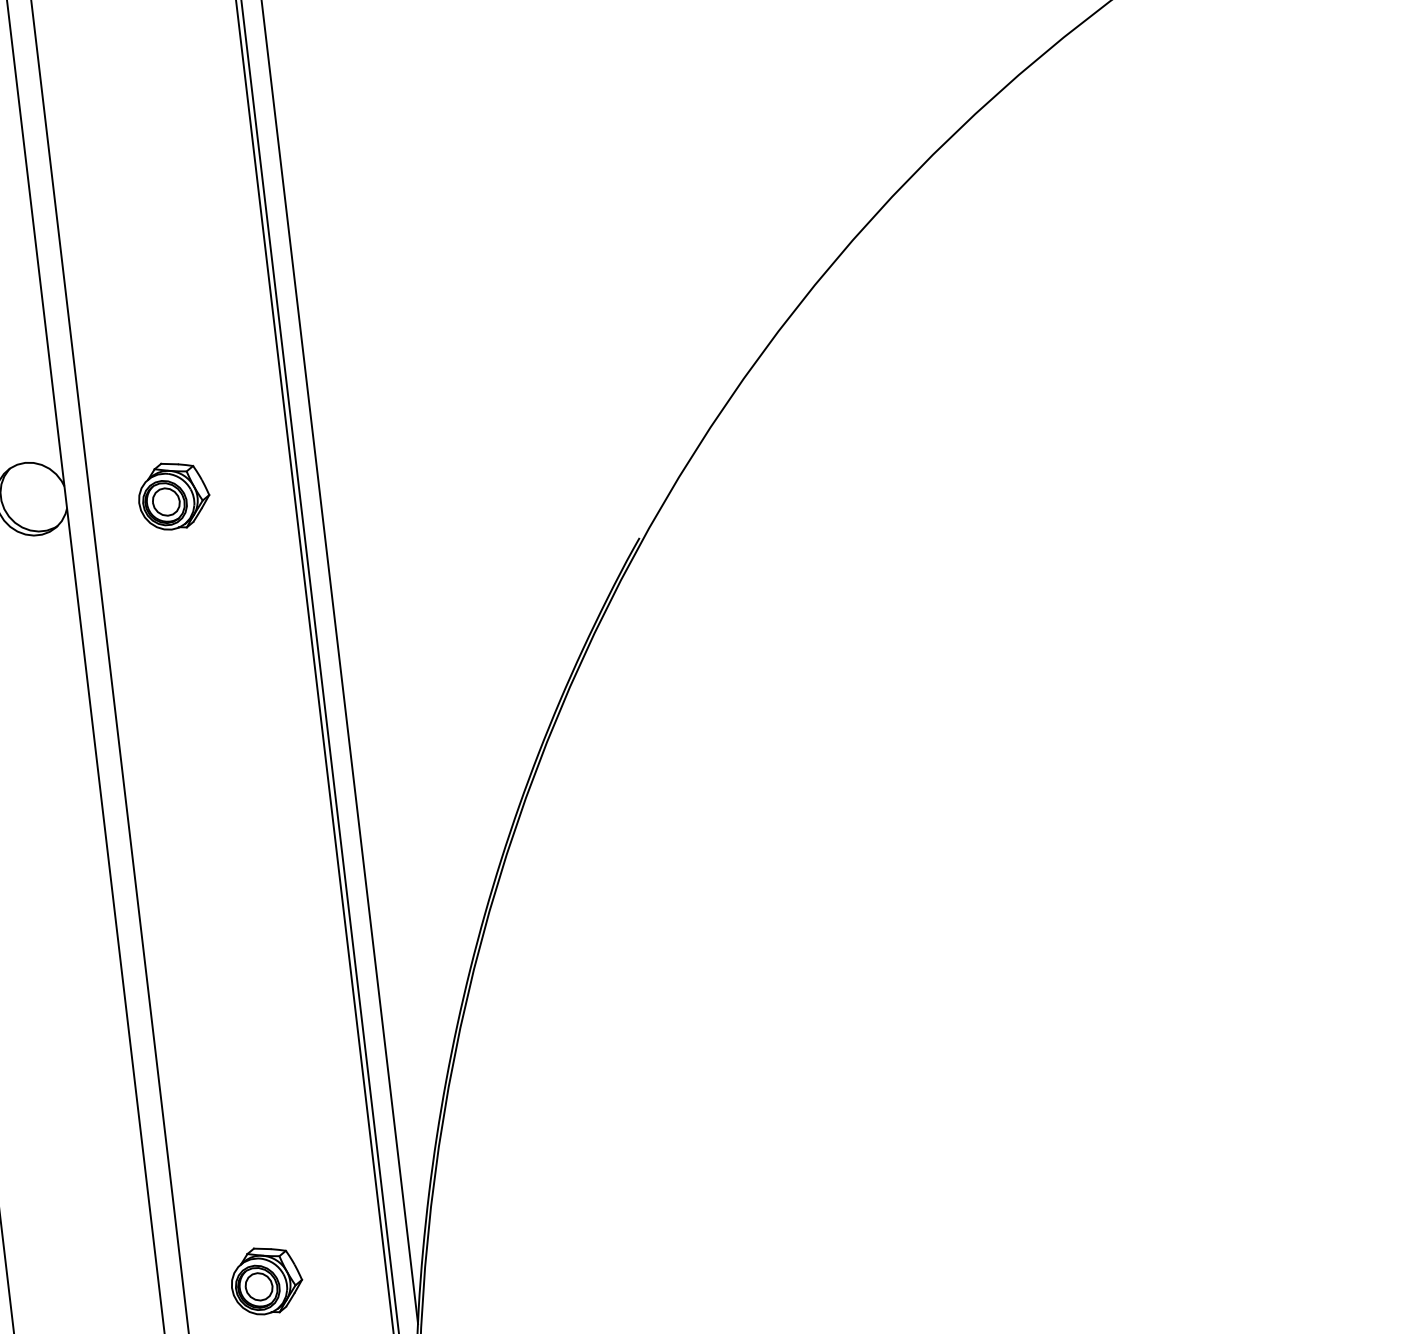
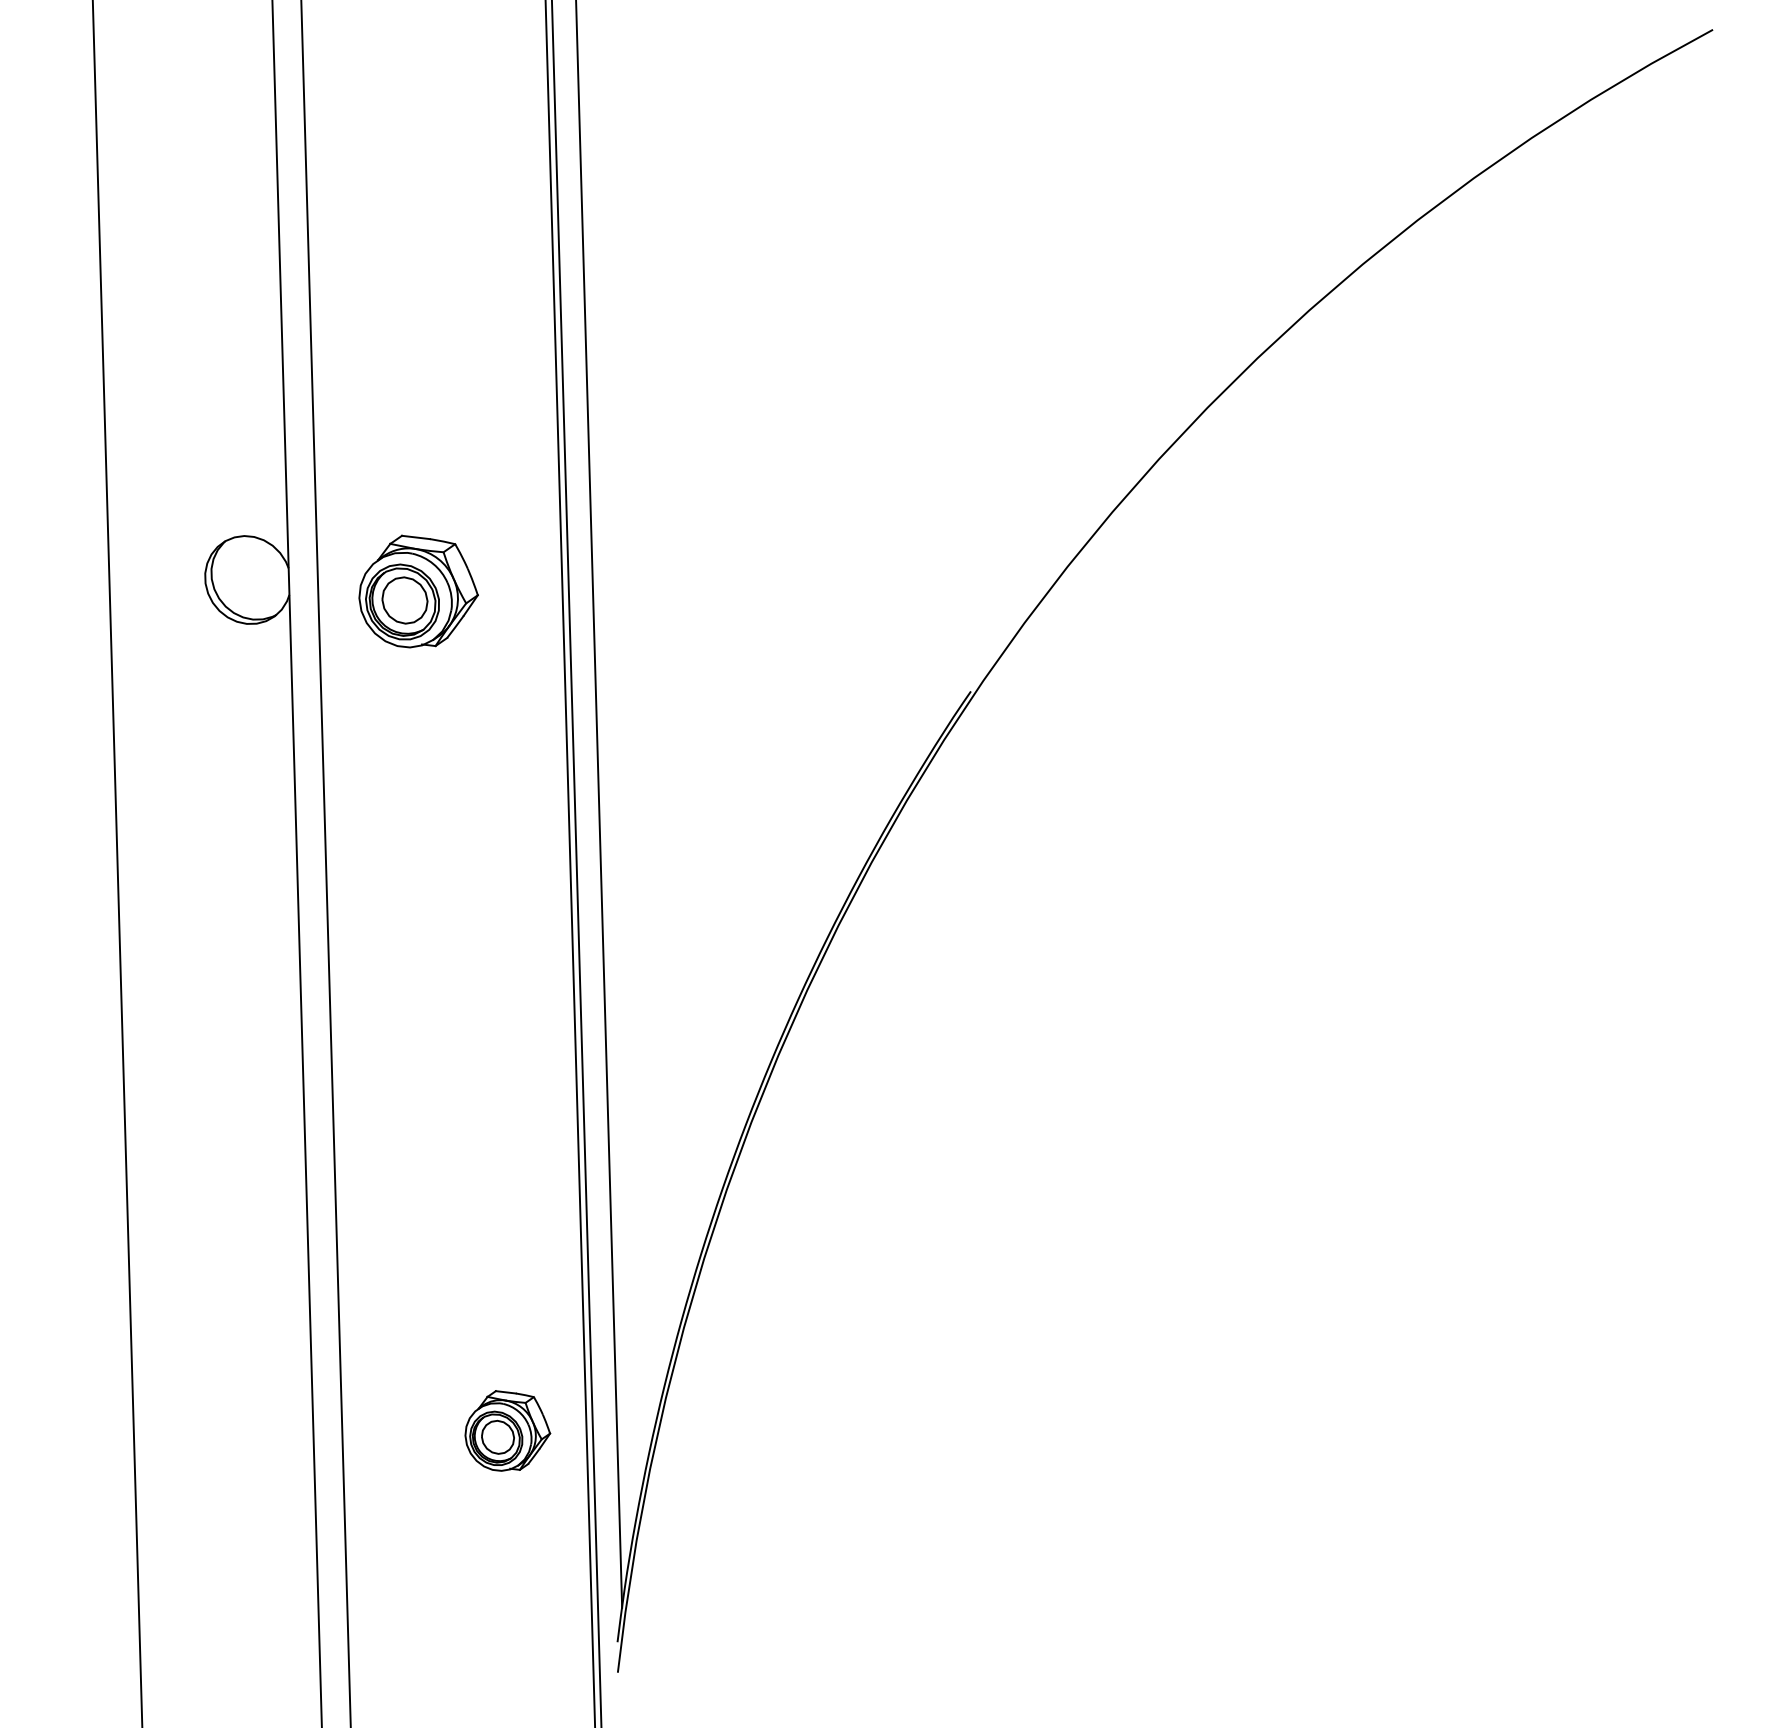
part: (173, 495) -> (418, 591), size x1.4
part: (266, 1280) -> (507, 1430), moved

